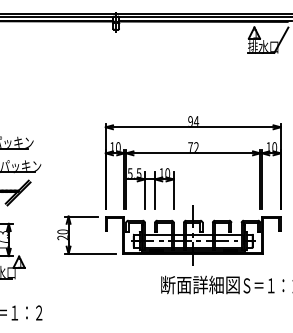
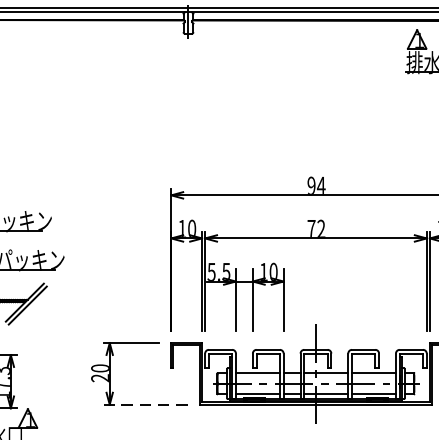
line: (89, 253) -> (144, 404), solid -> dashed

